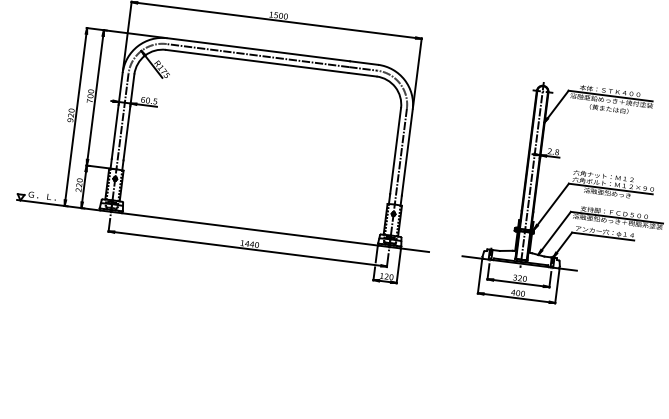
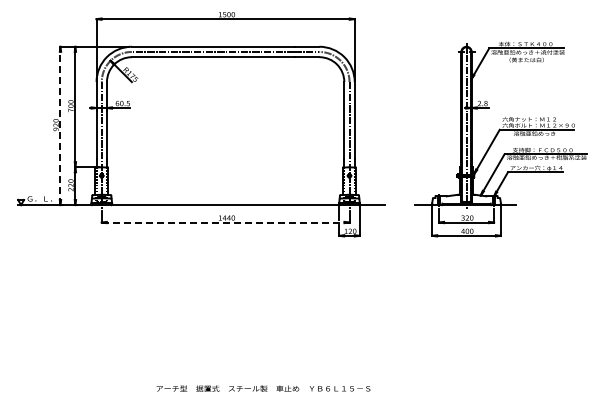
line: (75, 116) -> (60, 125), solid -> dashed
line: (247, 248) -> (225, 222), solid -> dashed

